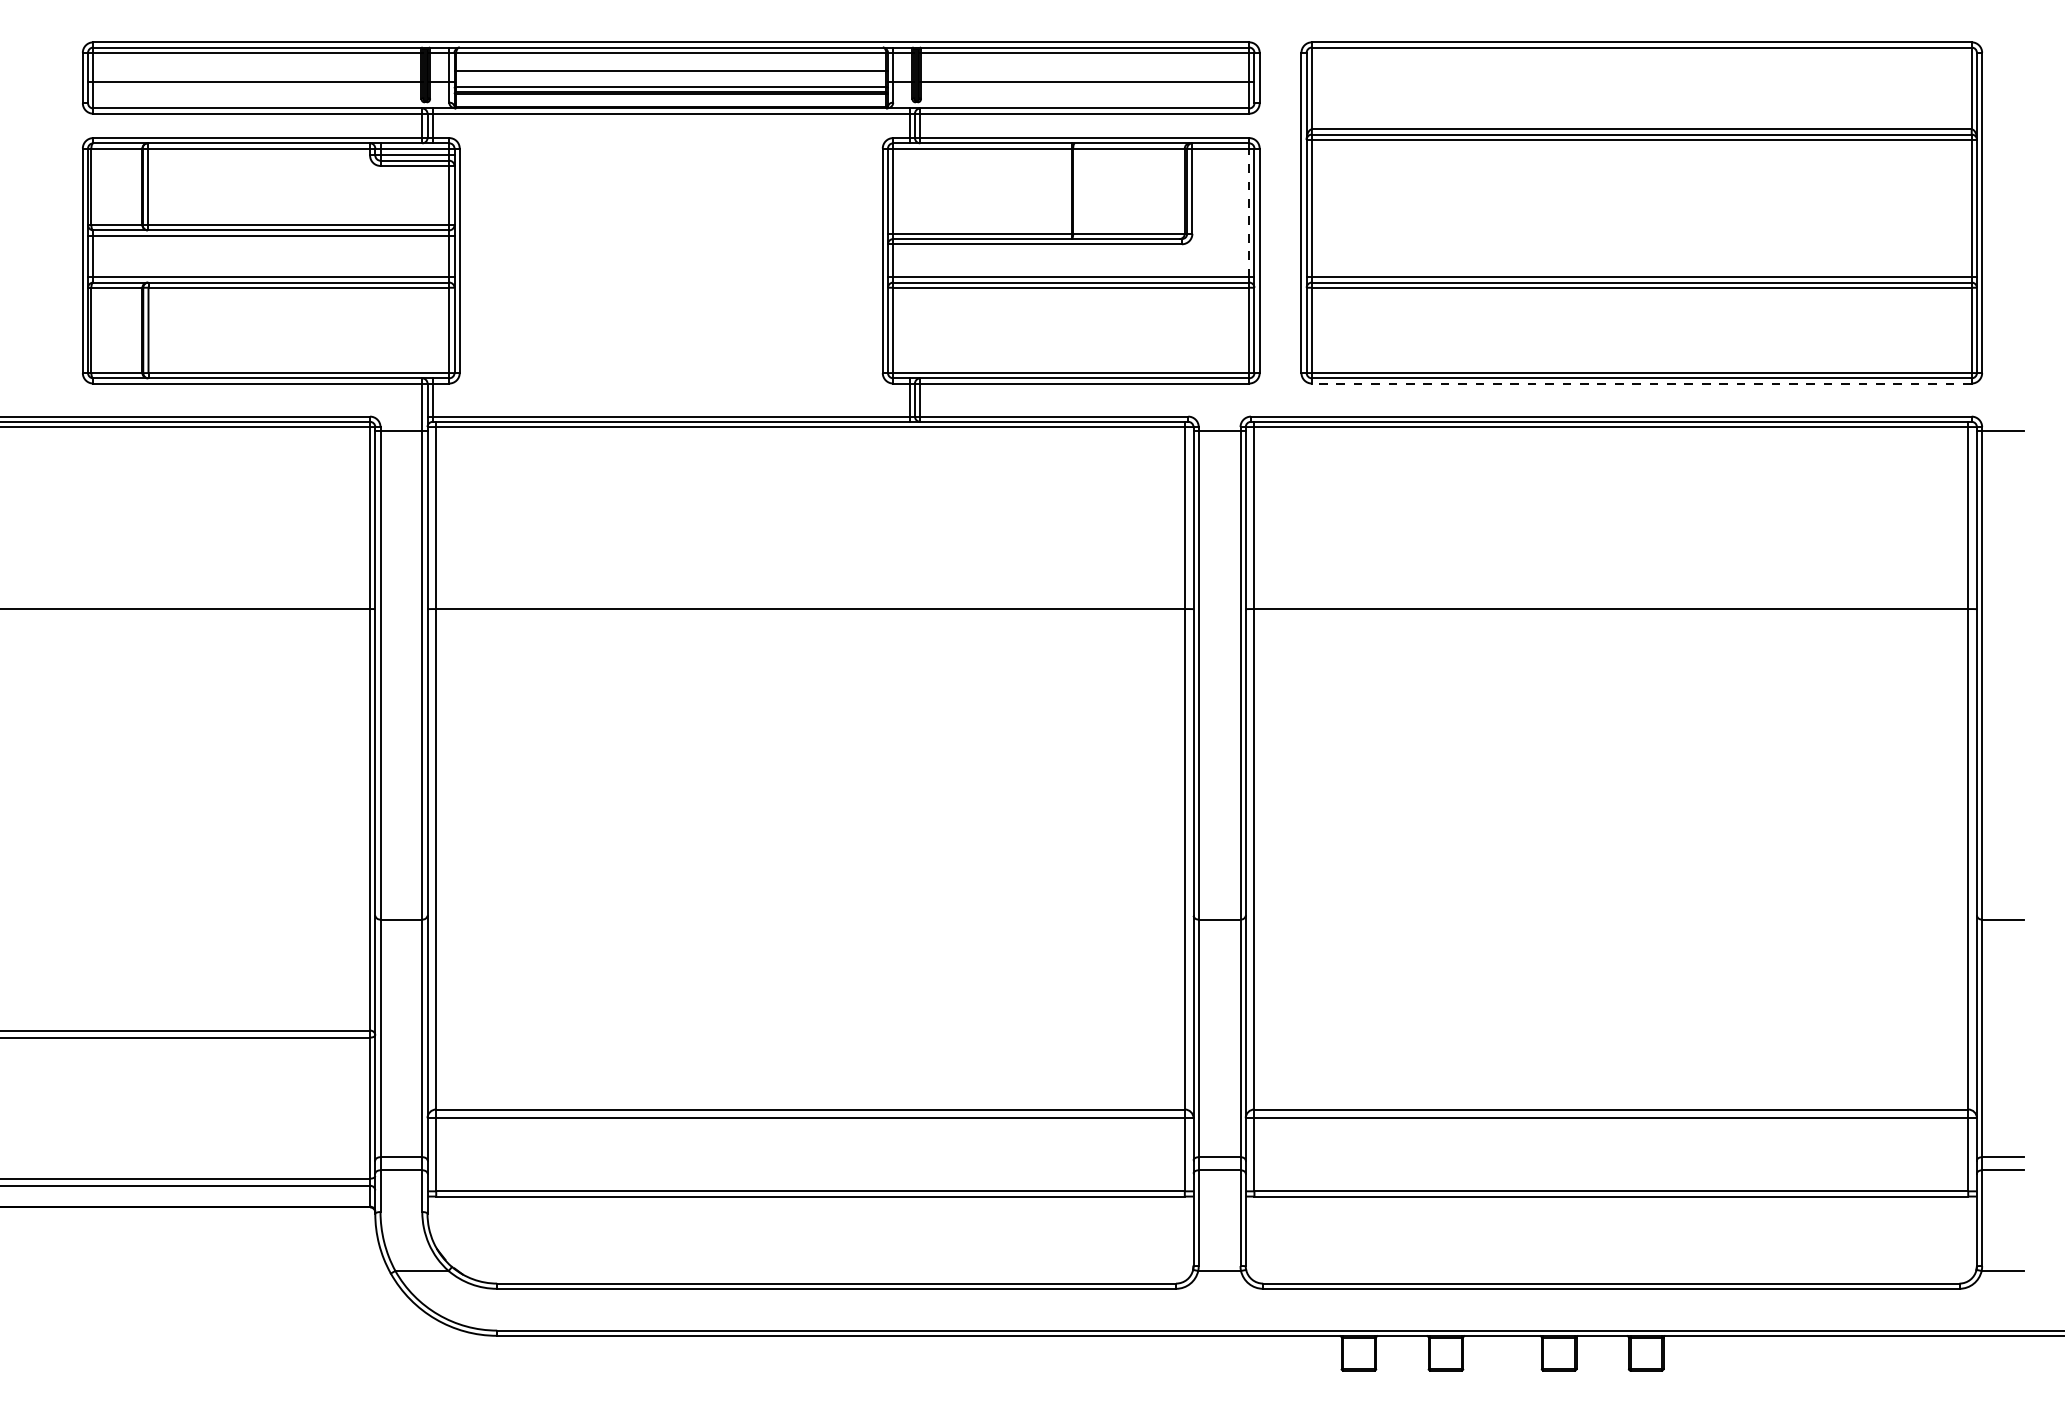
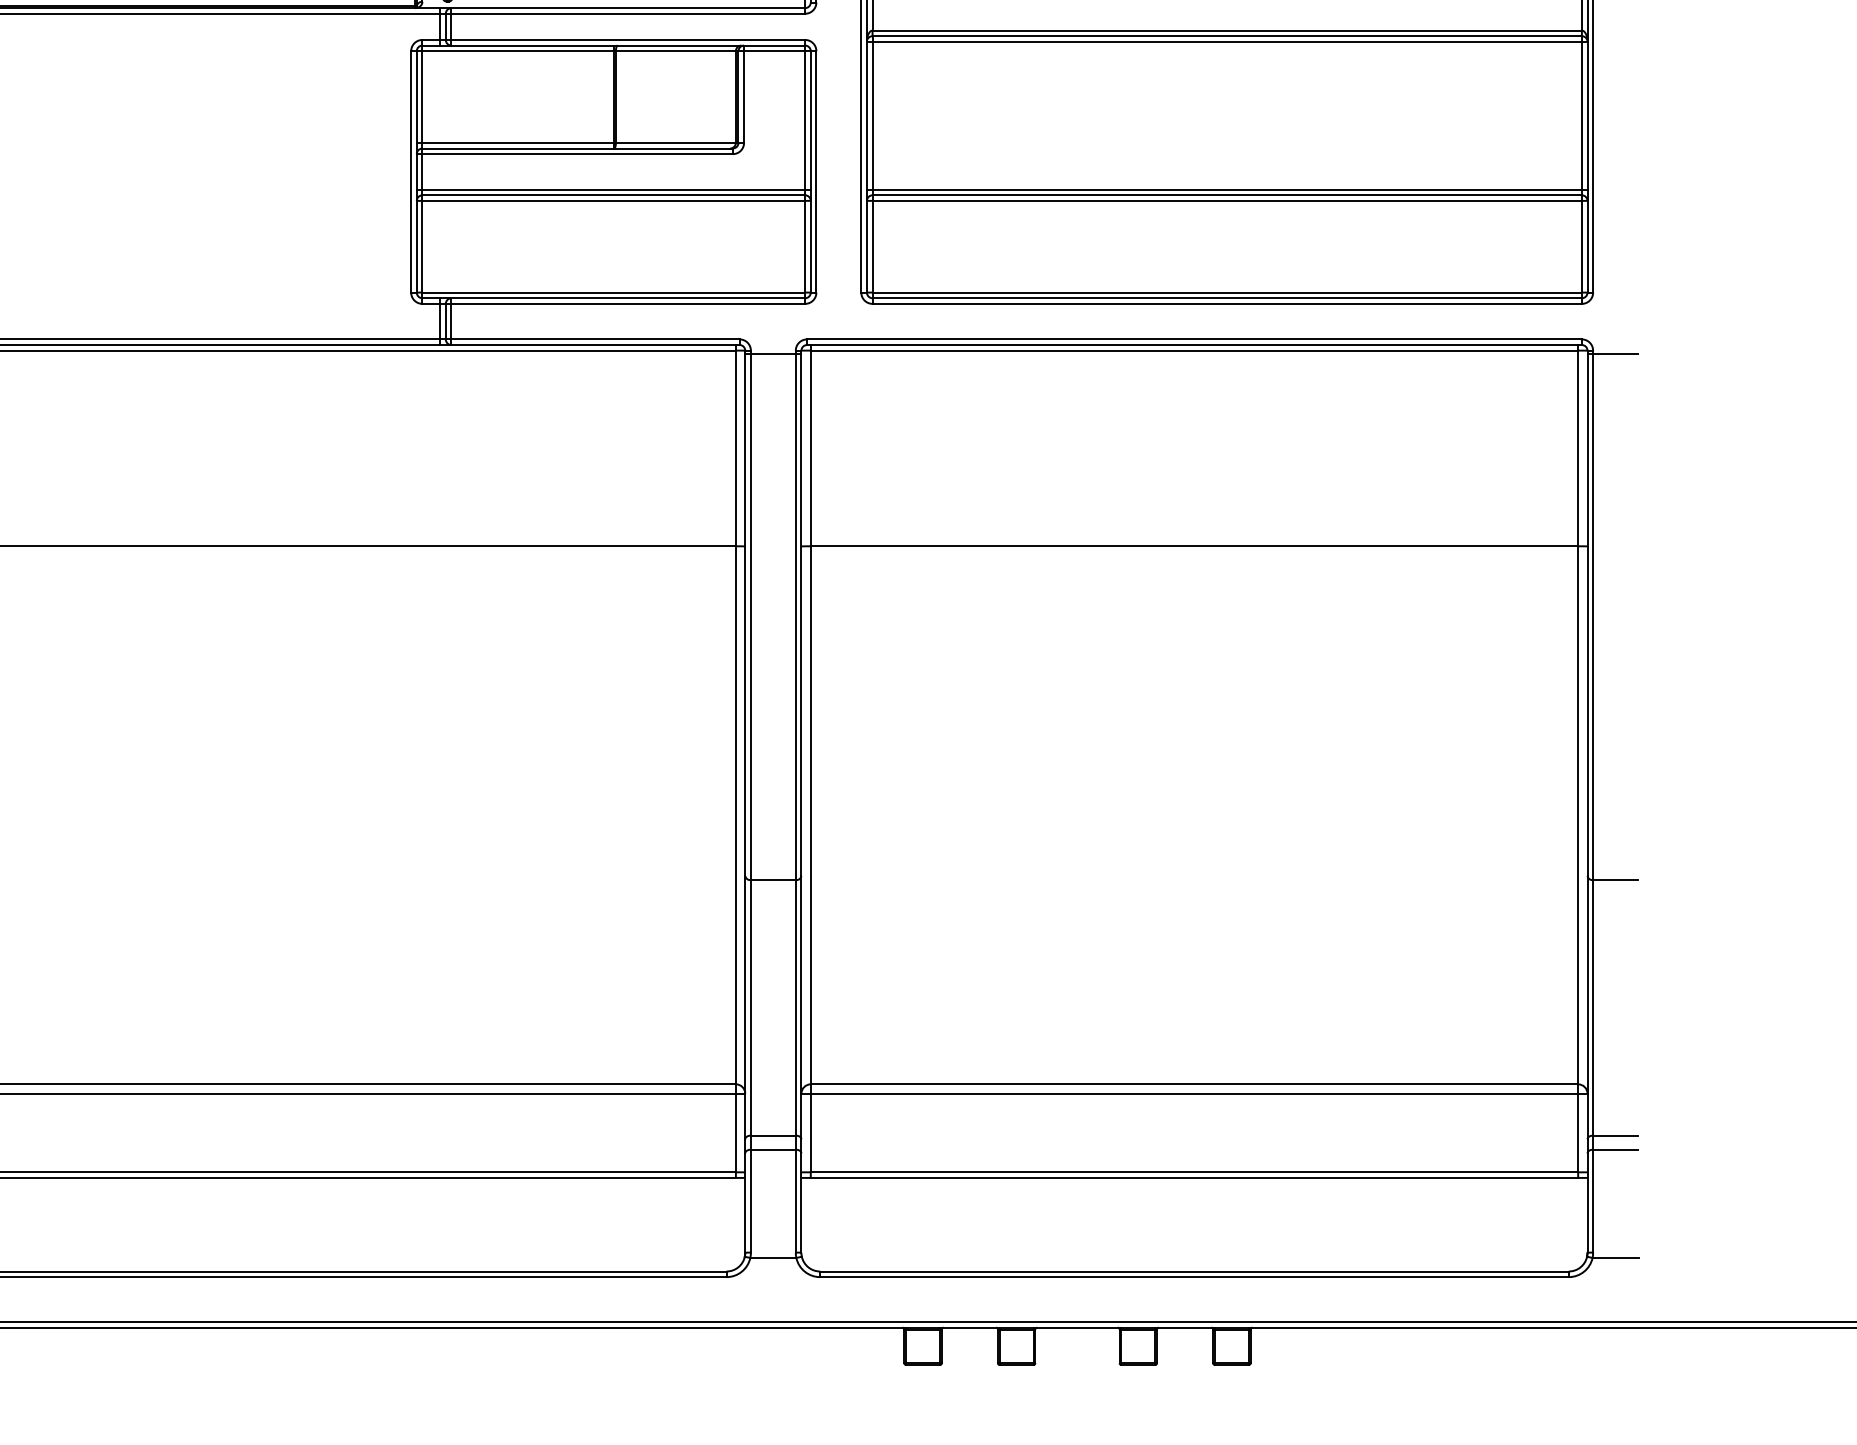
line: (1249, 212) -> (805, 119), dashed -> solid
line: (1641, 383) -> (1226, 303), dashed -> solid

